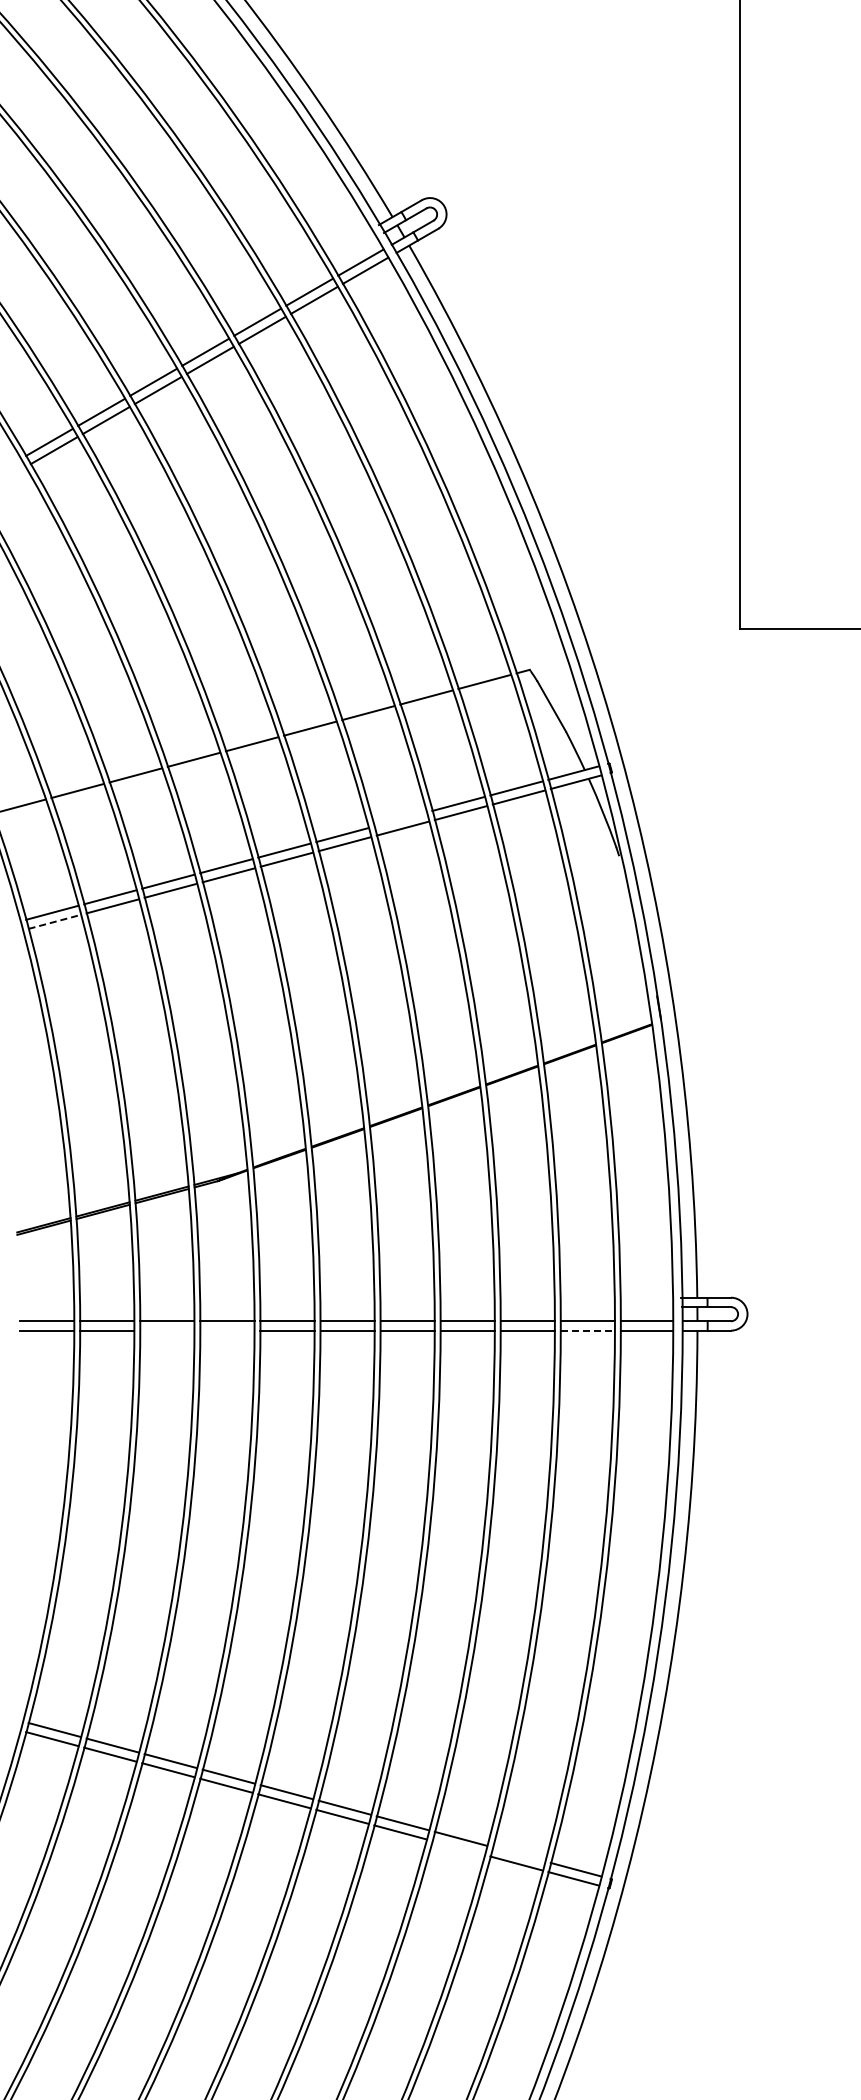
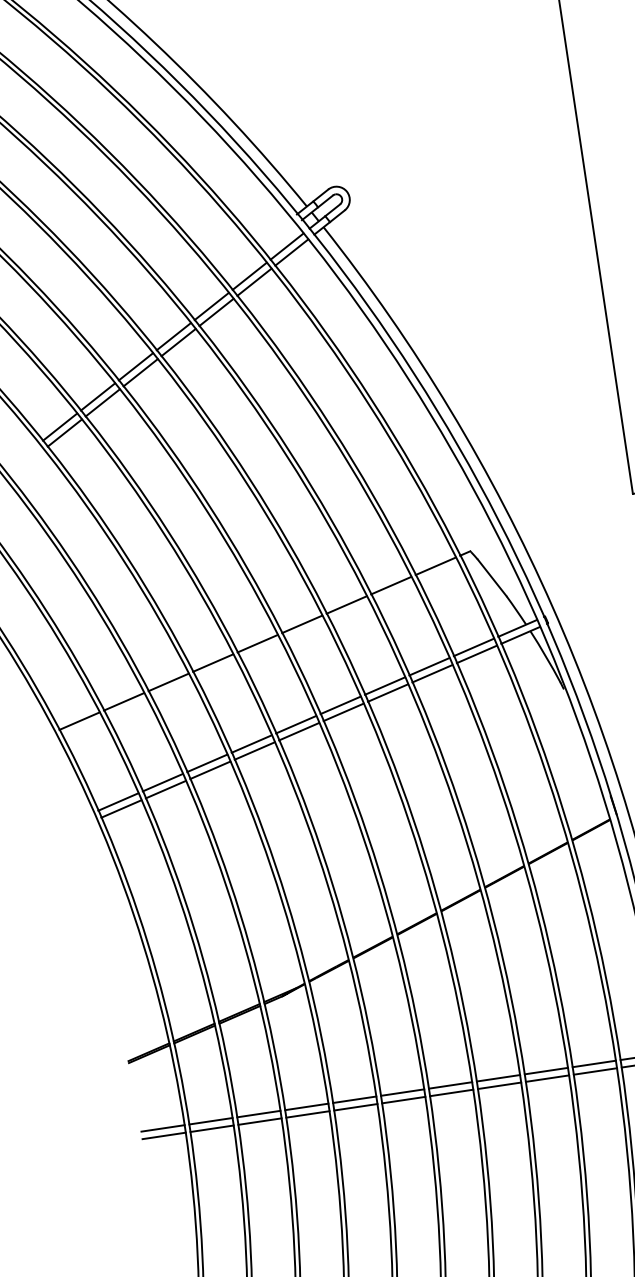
line: (400, 819) -> (385, 686), added
line: (55, 921) -> (122, 808), dashed -> solid
line: (167, 1330) -> (260, 1121), added
line: (227, 1330) -> (307, 1114), added
line: (588, 1330) -> (595, 1071), dashed -> solid

